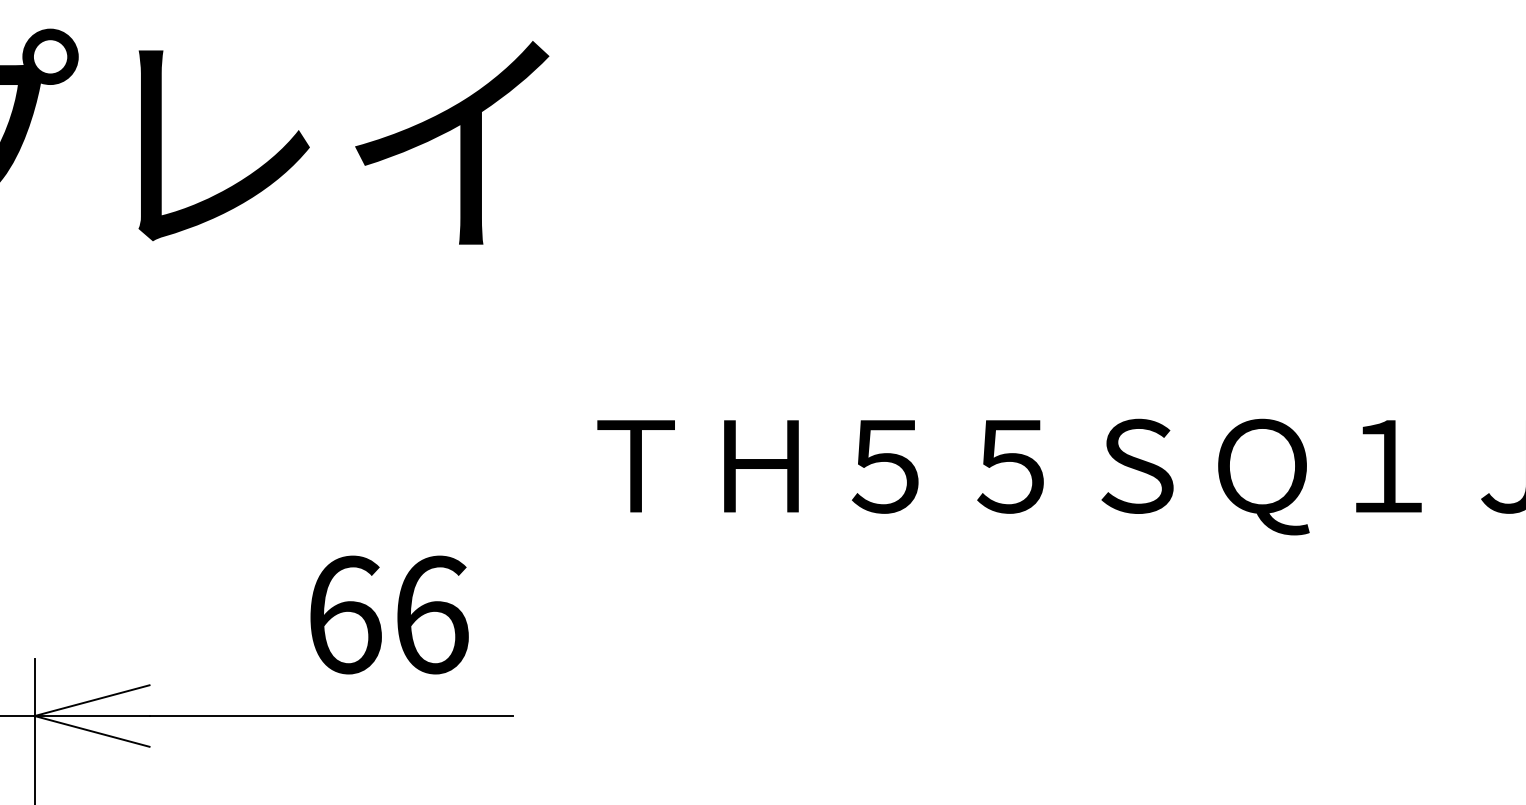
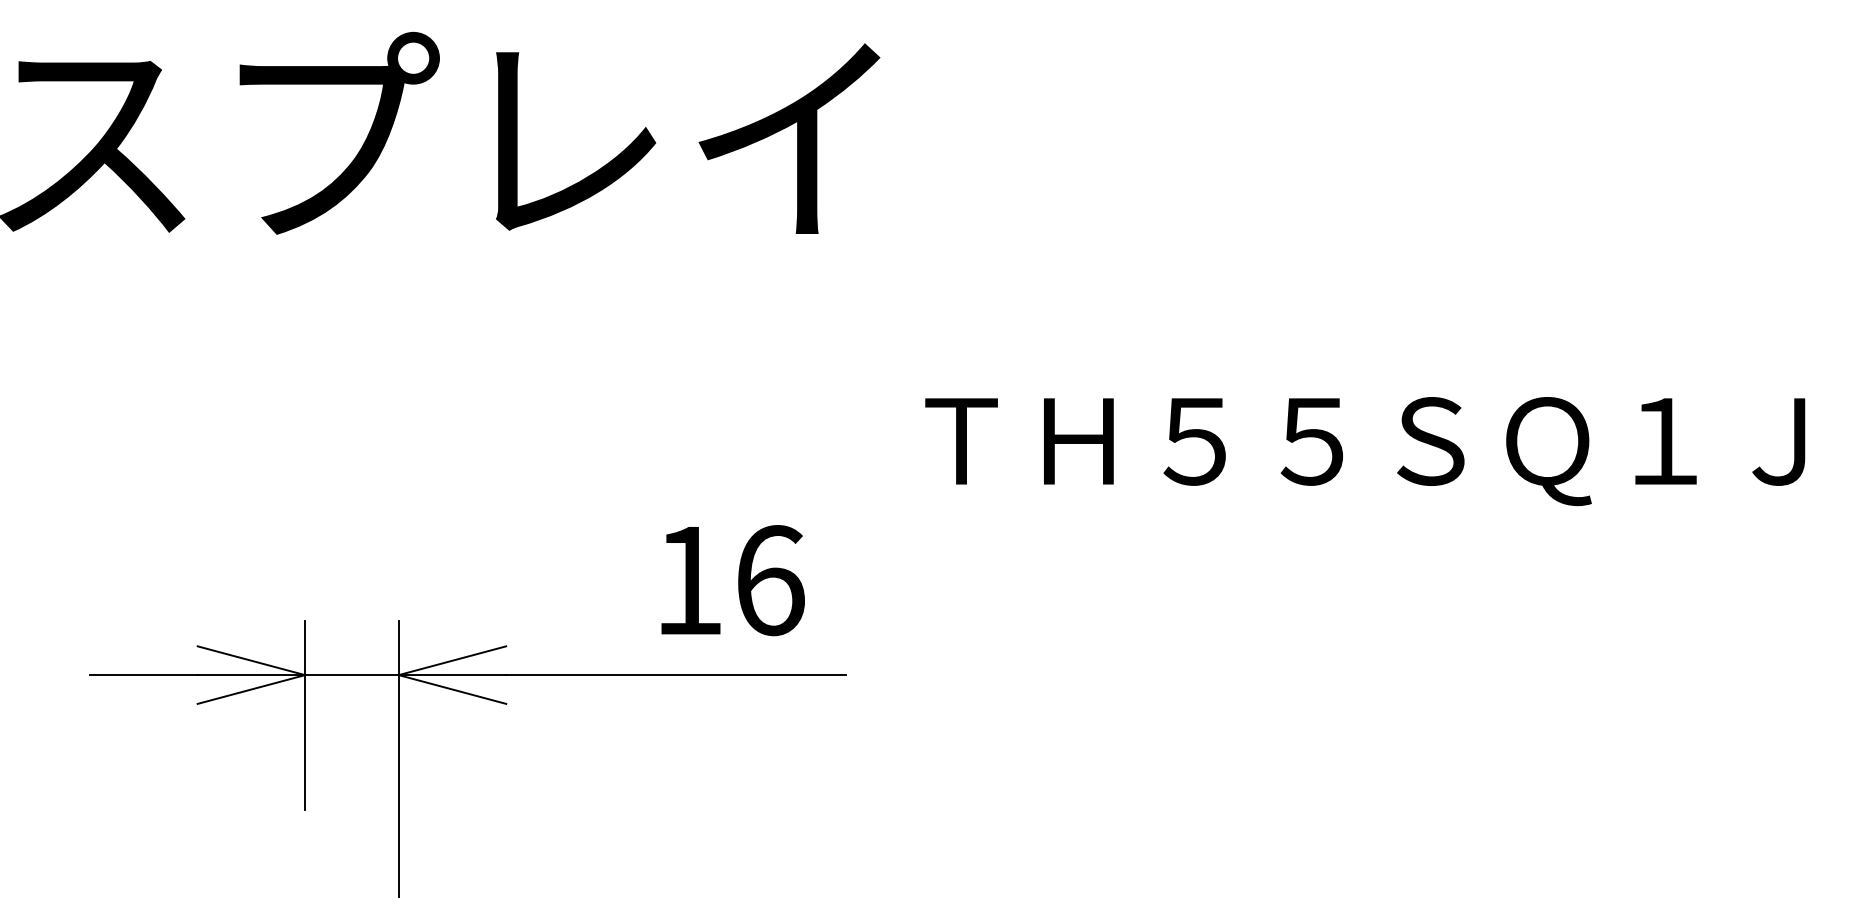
text: (345, 614) -> (689, 580), 66 -> 16

